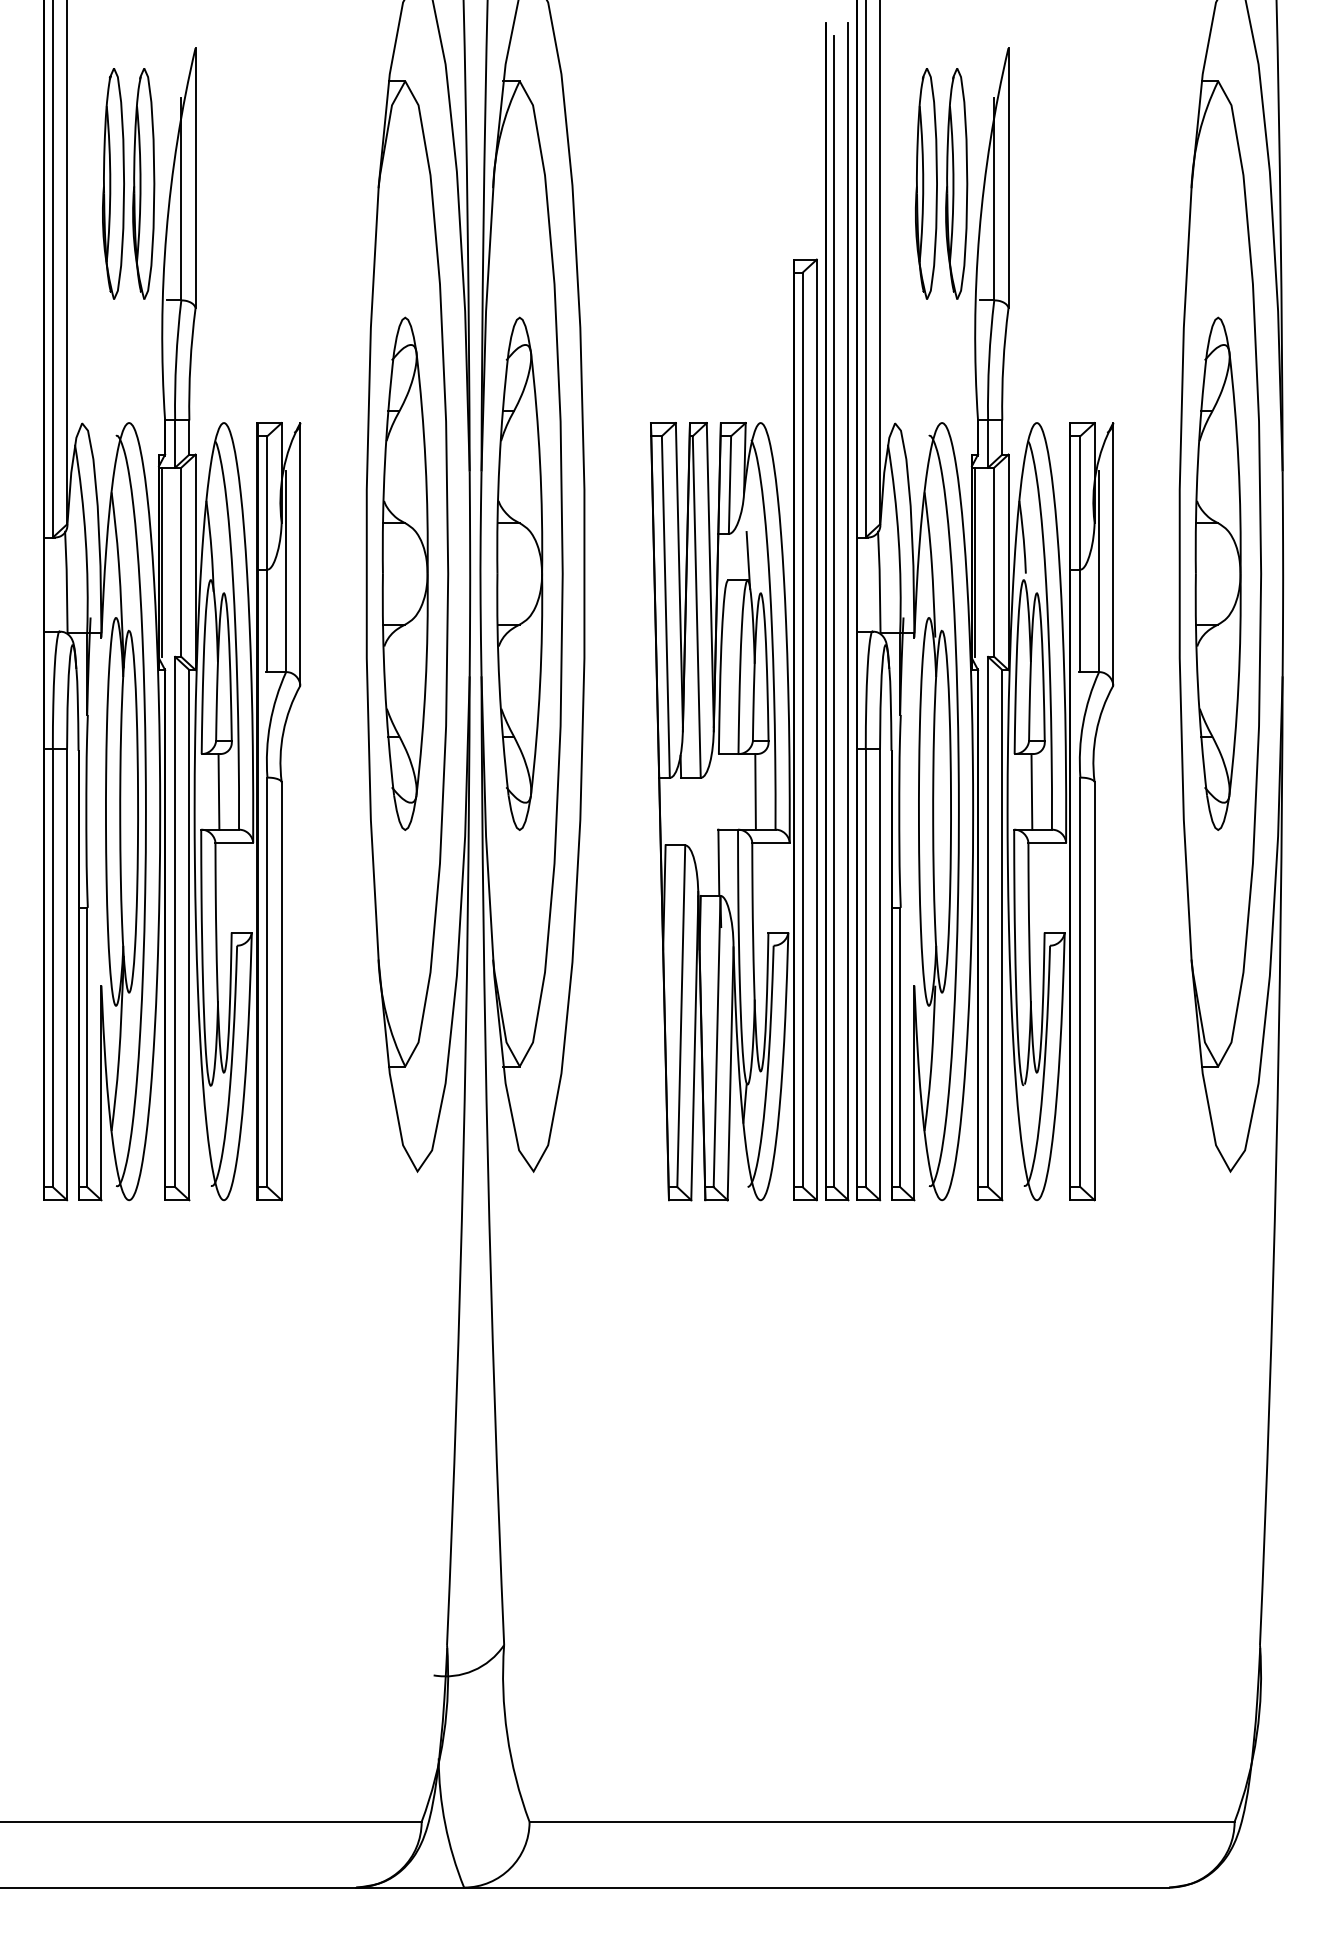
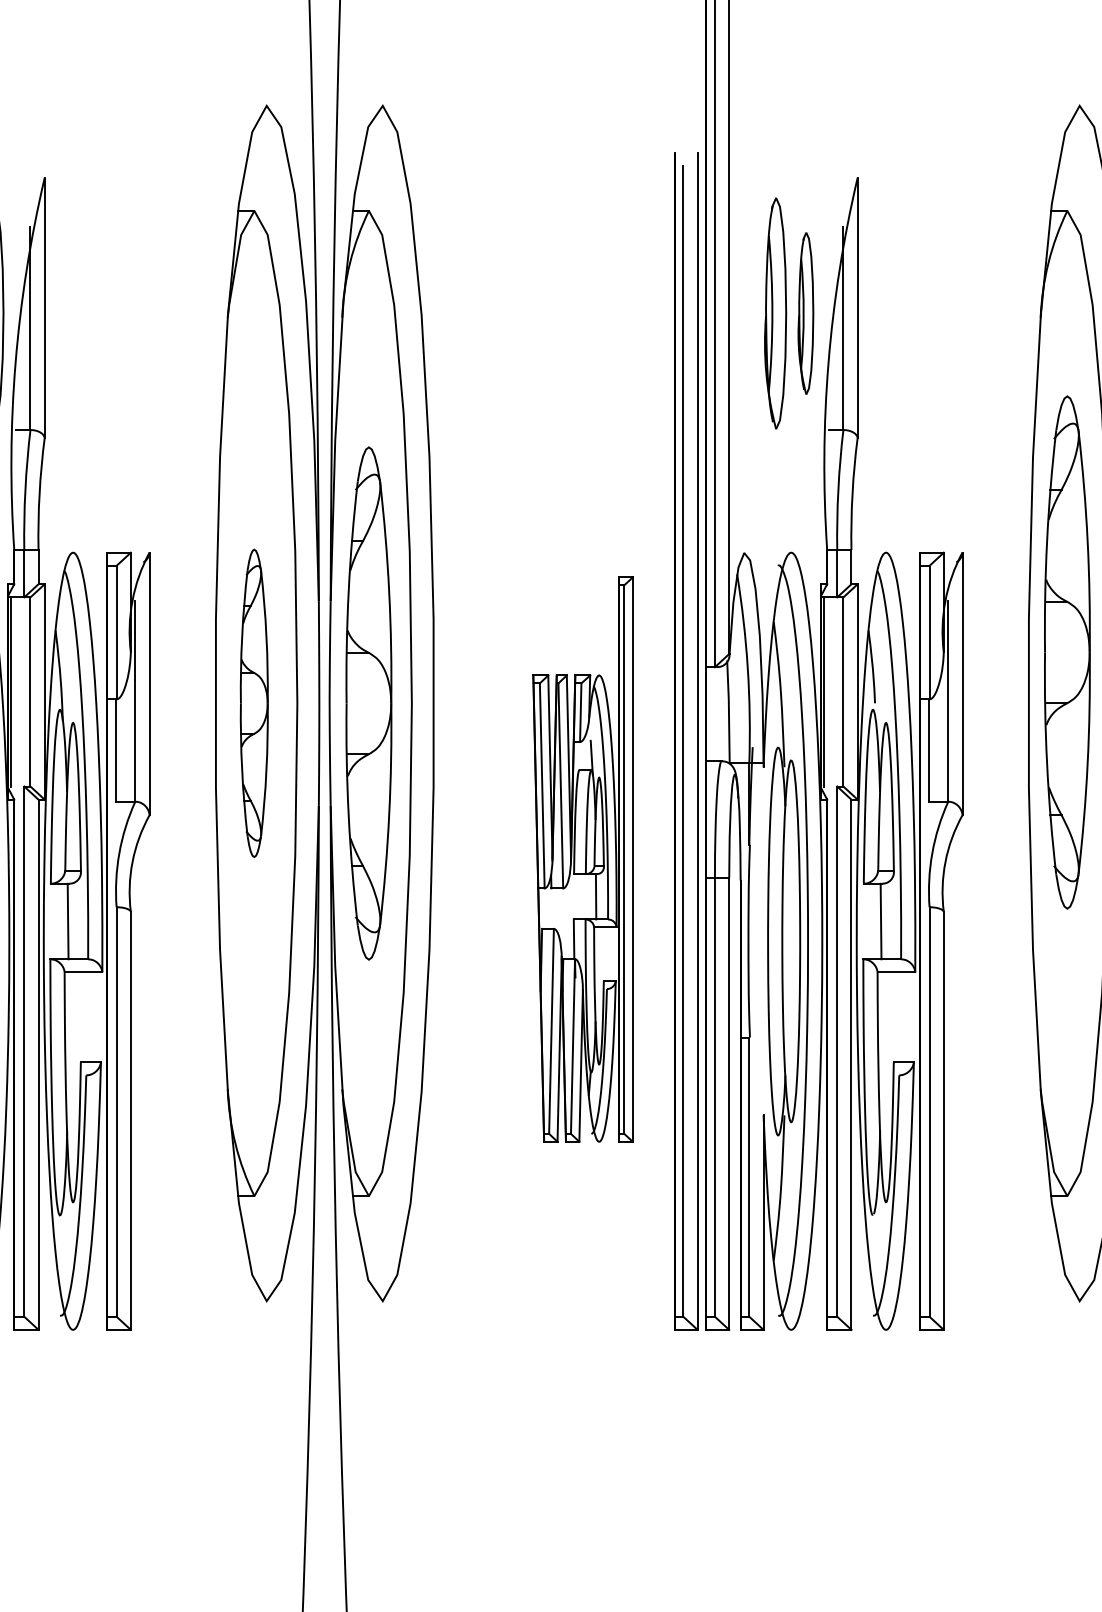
part: (956, 183) -> (805, 313), size x0.7
part: (404, 573) -> (253, 703), size x0.6
part: (1217, 573) -> (1066, 652), moved
part: (733, 729) -> (582, 859), size x0.6

